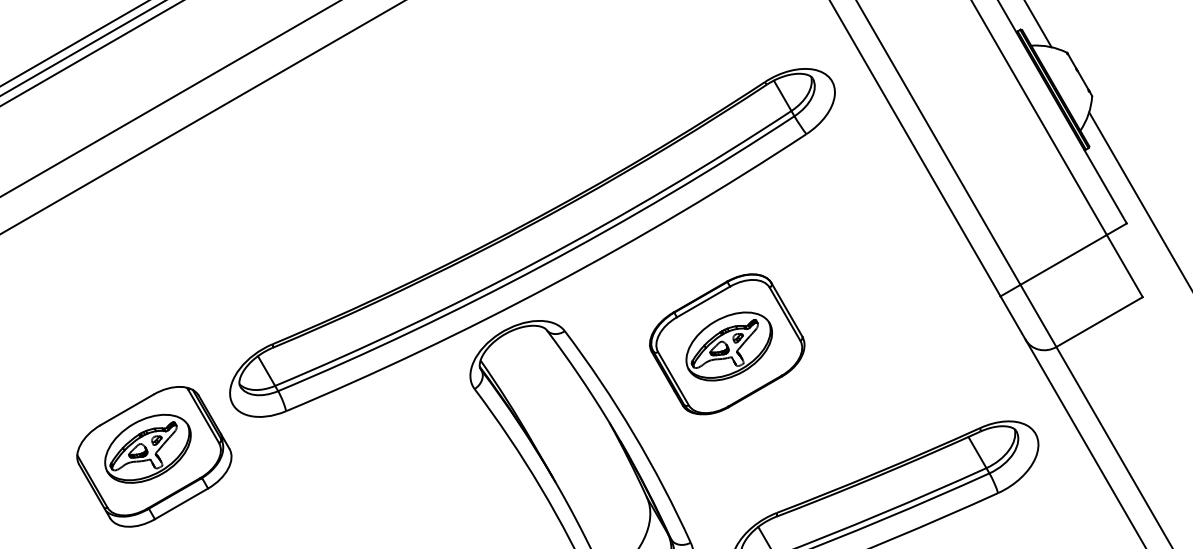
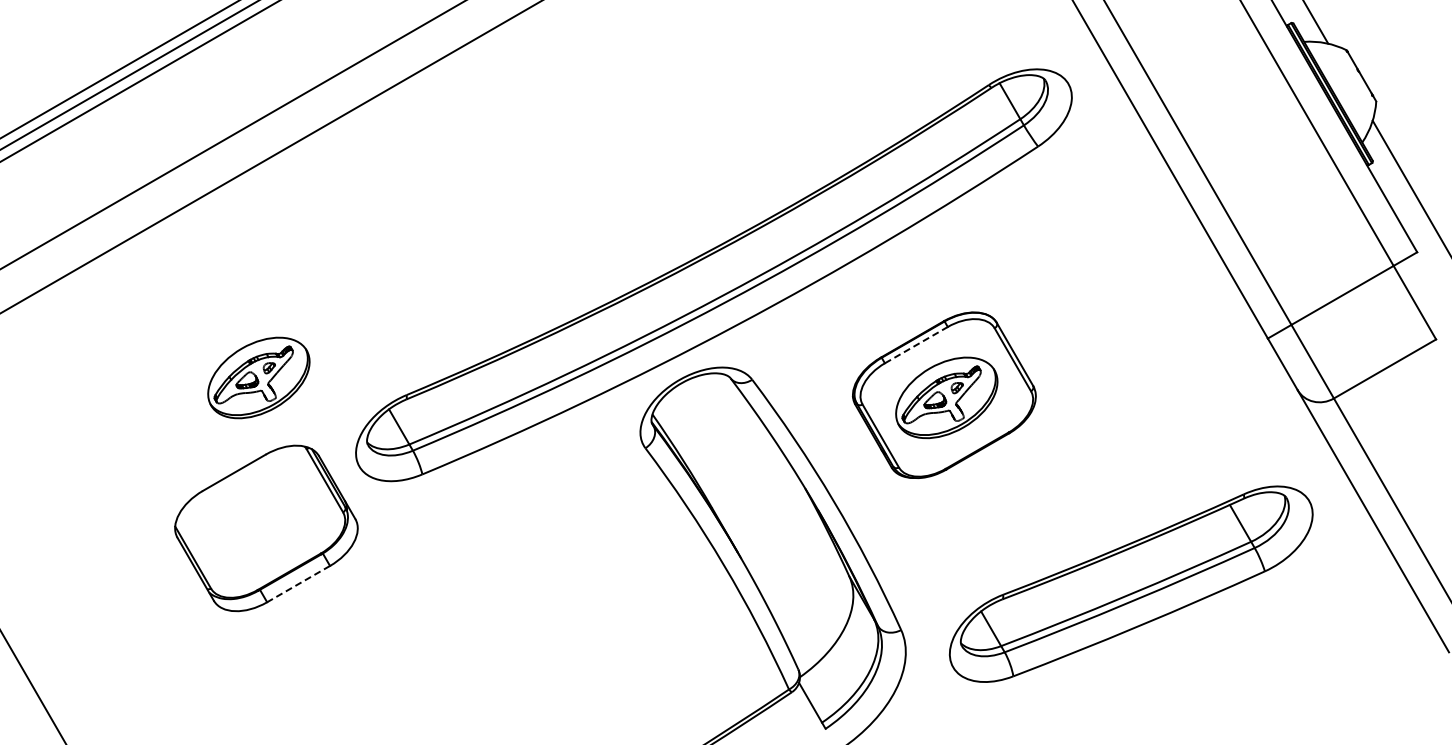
line: (703, 301) -> (916, 344), solid -> dashed
part: (147, 448) -> (258, 377), moved
line: (181, 504) -> (298, 584), solid -> dashed

